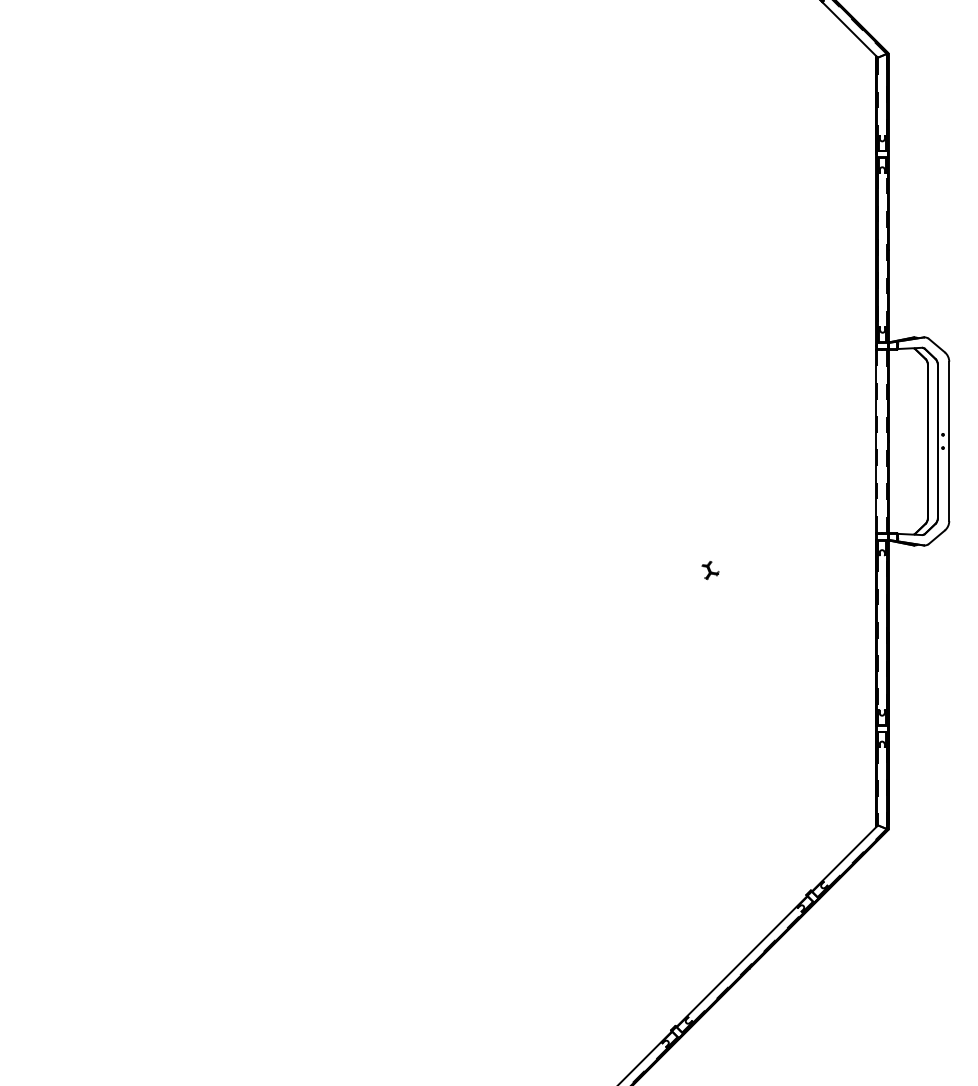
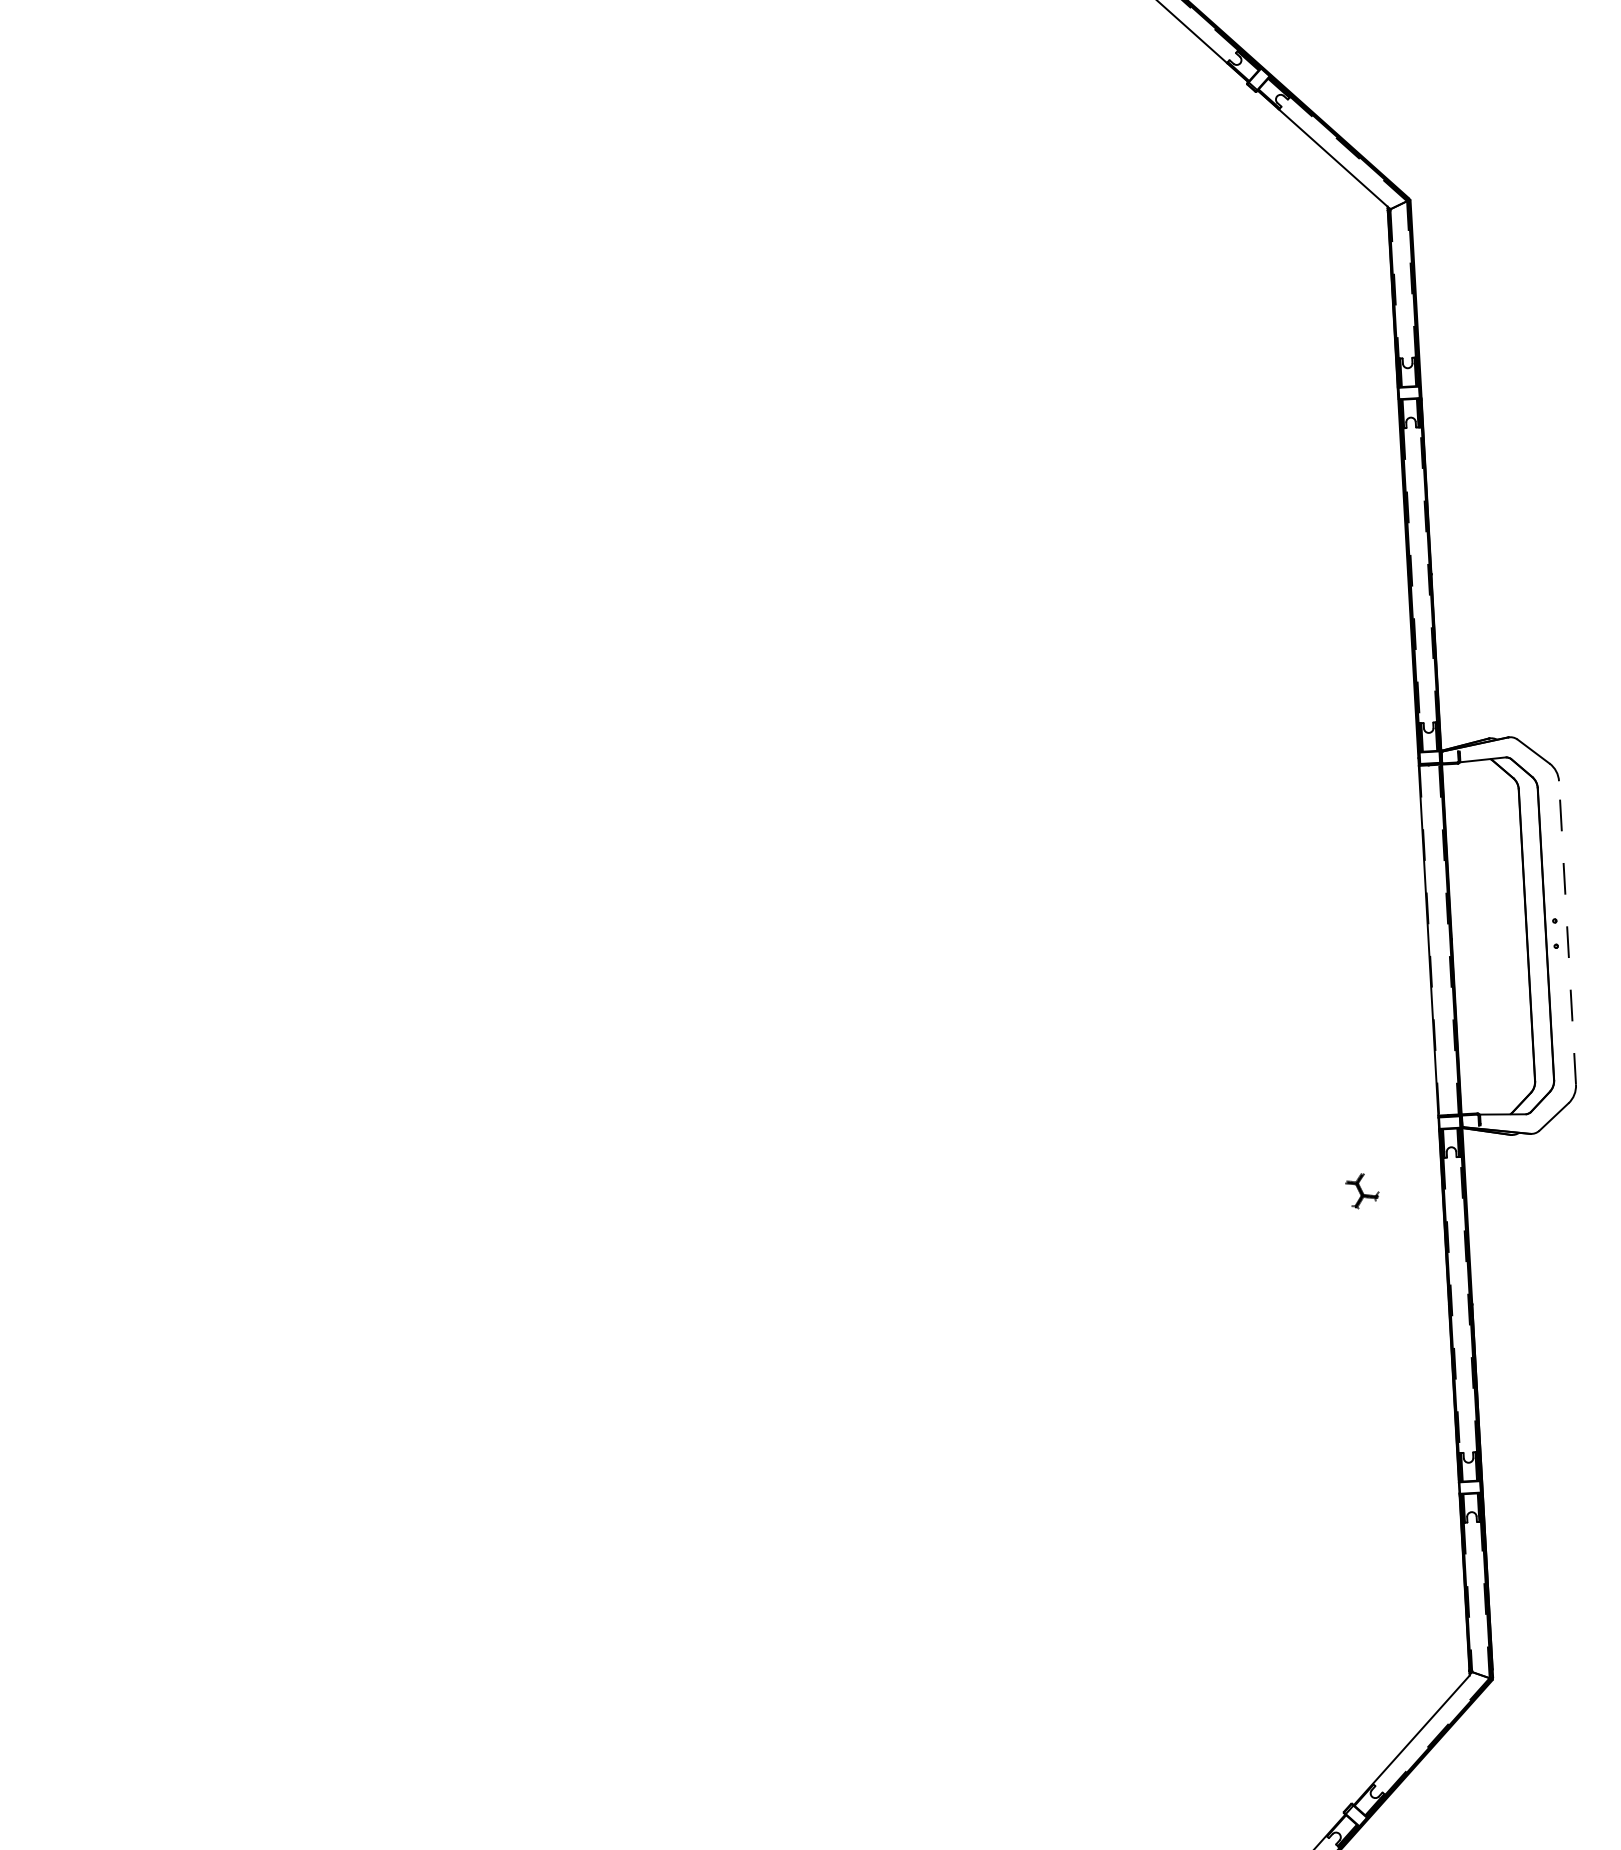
line: (949, 441) -> (1567, 933), solid -> dashed
part: (710, 570) -> (1362, 1191), moved

